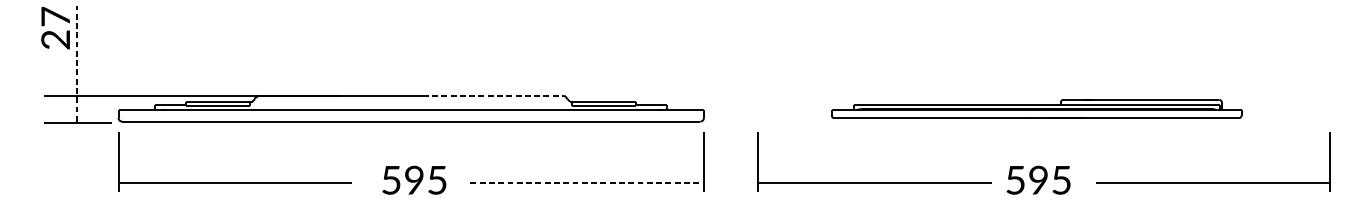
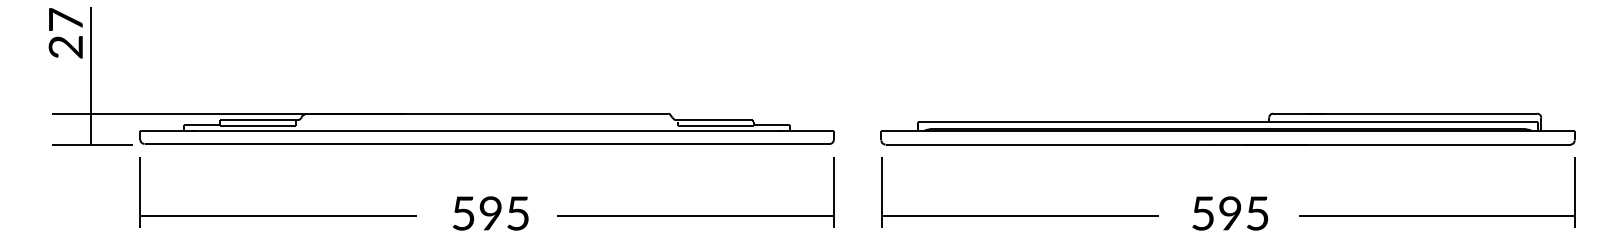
line: (76, 63) -> (90, 75), dashed -> solid
line: (493, 95) -> (584, 113), dashed -> solid
part: (1036, 108) -> (1227, 128), size x1.43
part: (874, 181) -> (1019, 215), moved
line: (587, 182) -> (695, 216), dashed -> solid

